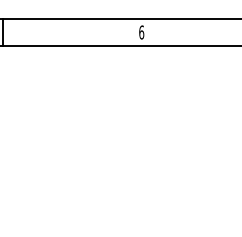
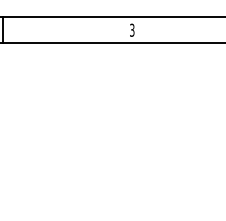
text: (141, 31) -> (132, 29), 6 -> 3

